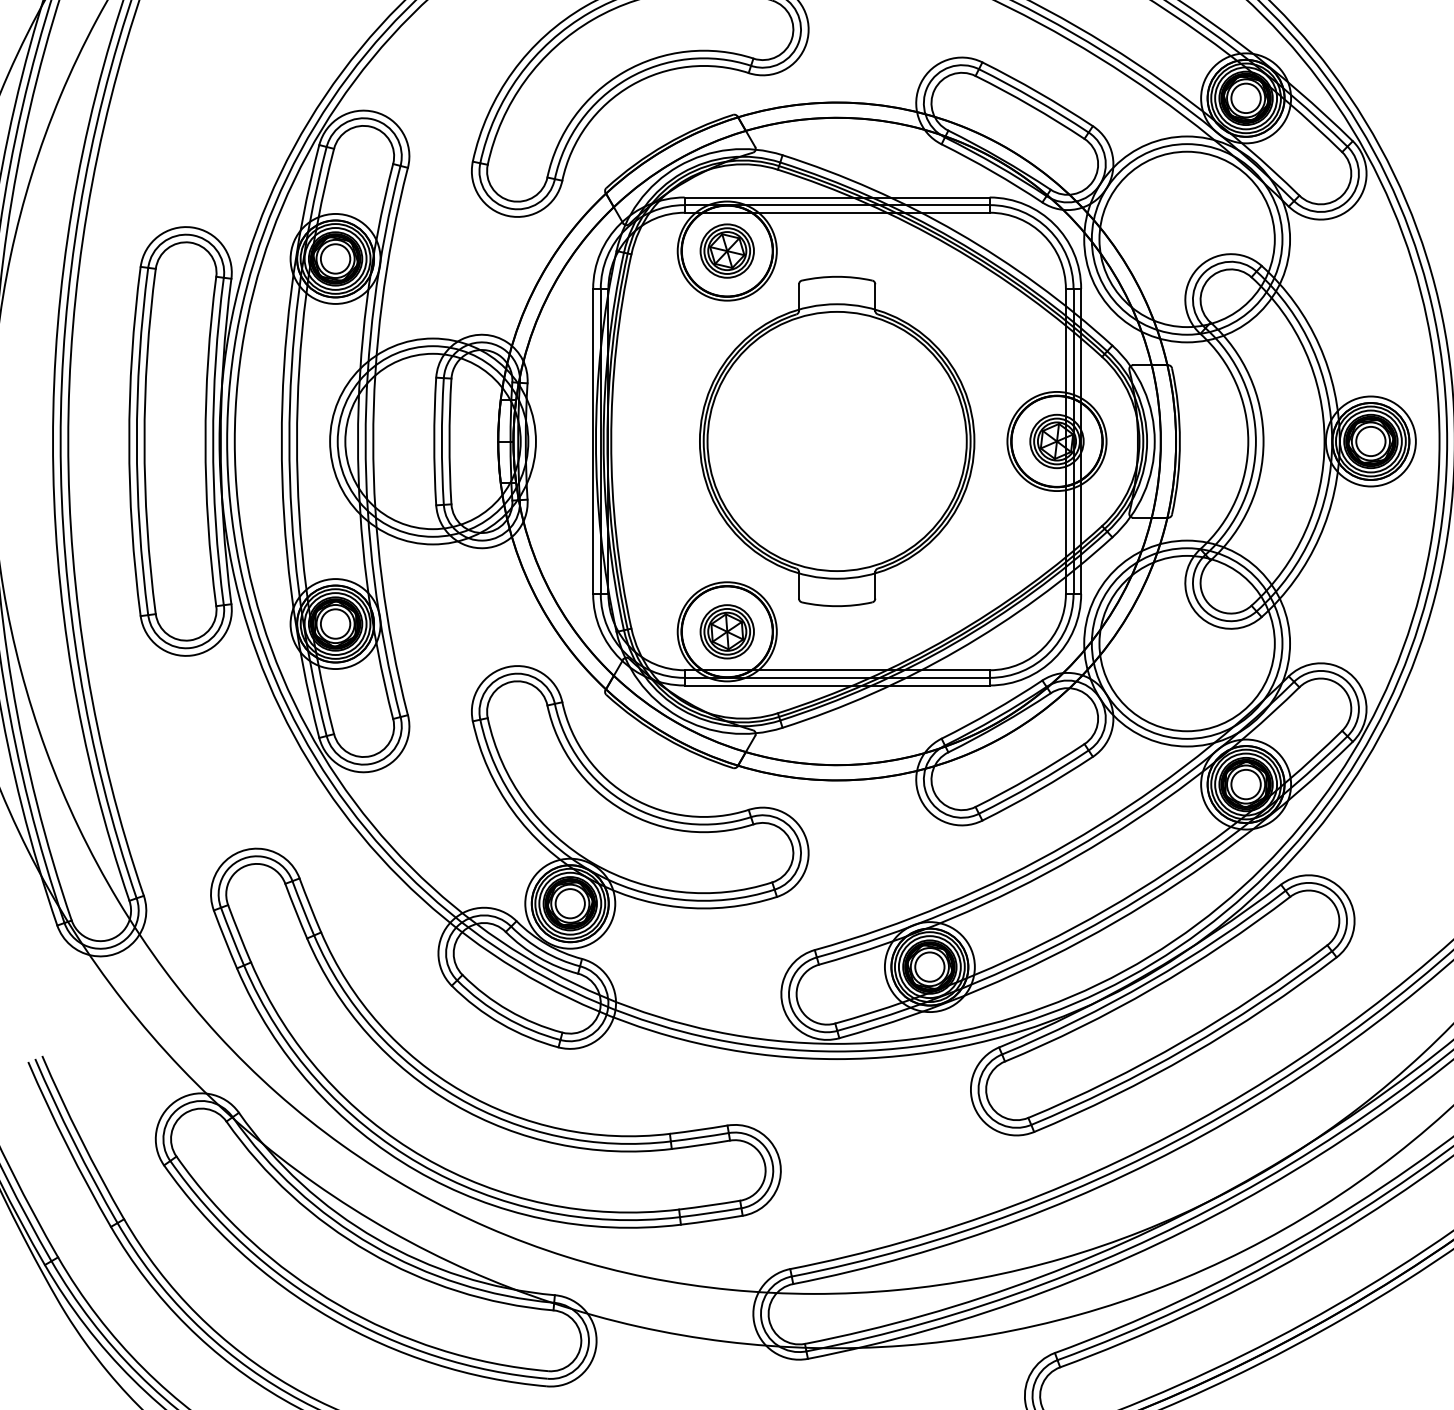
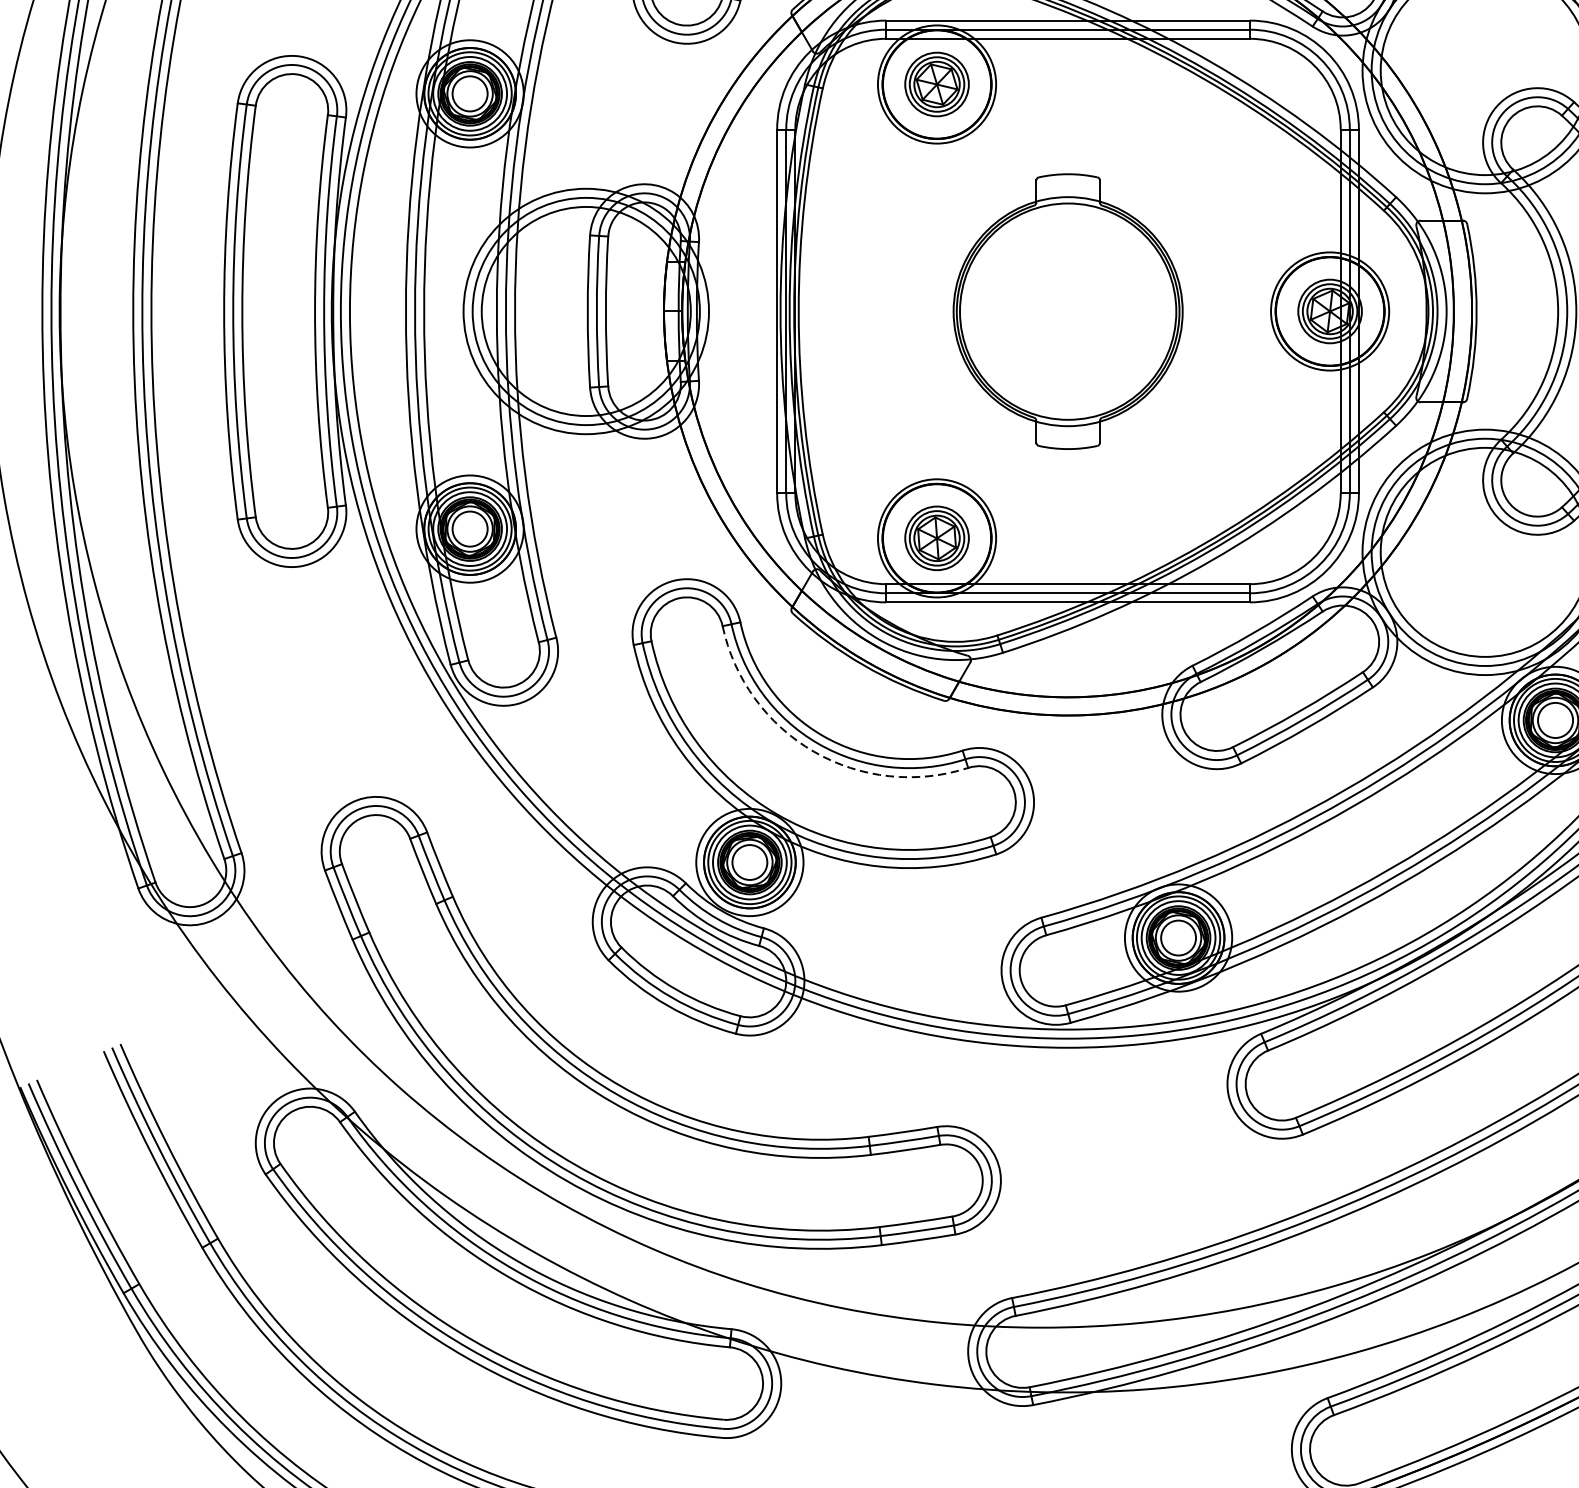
part: (837, 441) -> (1068, 311), size x0.7
arc: (623, 810) -> (813, 751), solid -> dashed

